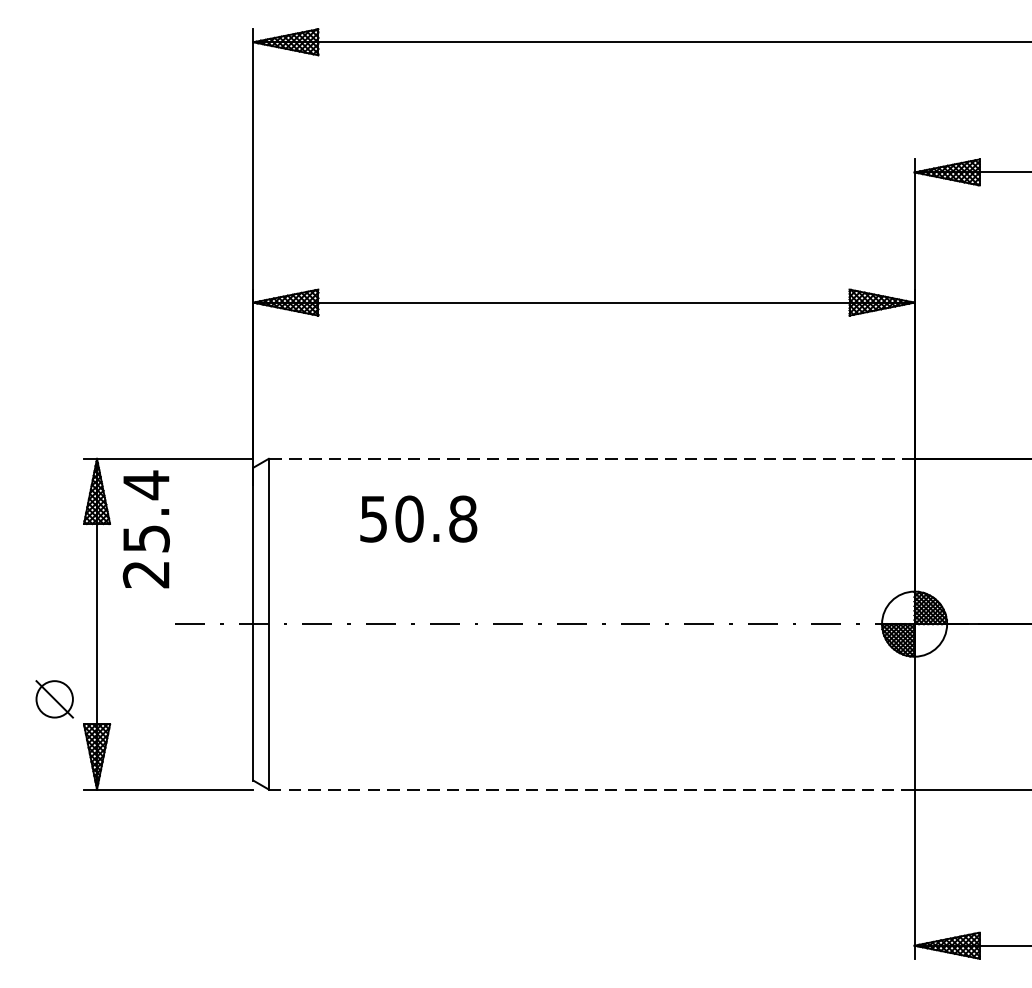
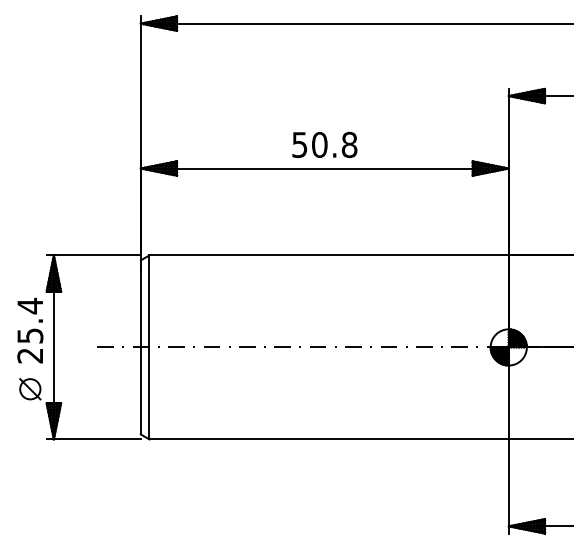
line: (592, 458) -> (329, 255), dashed -> solid
text: (418, 518) -> (324, 144), moved
text: (146, 529) -> (30, 330), moved
line: (592, 789) -> (329, 439), dashed -> solid

